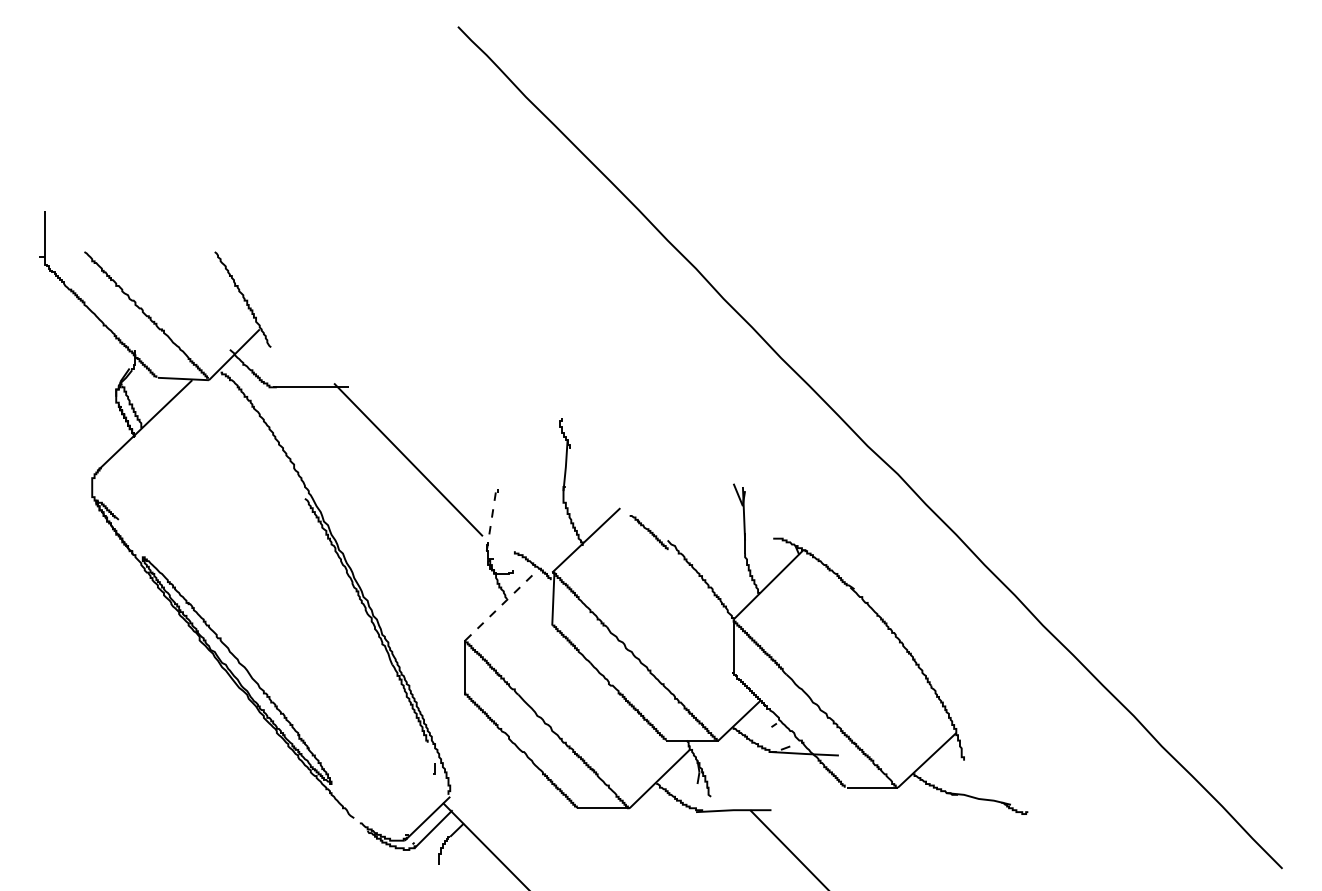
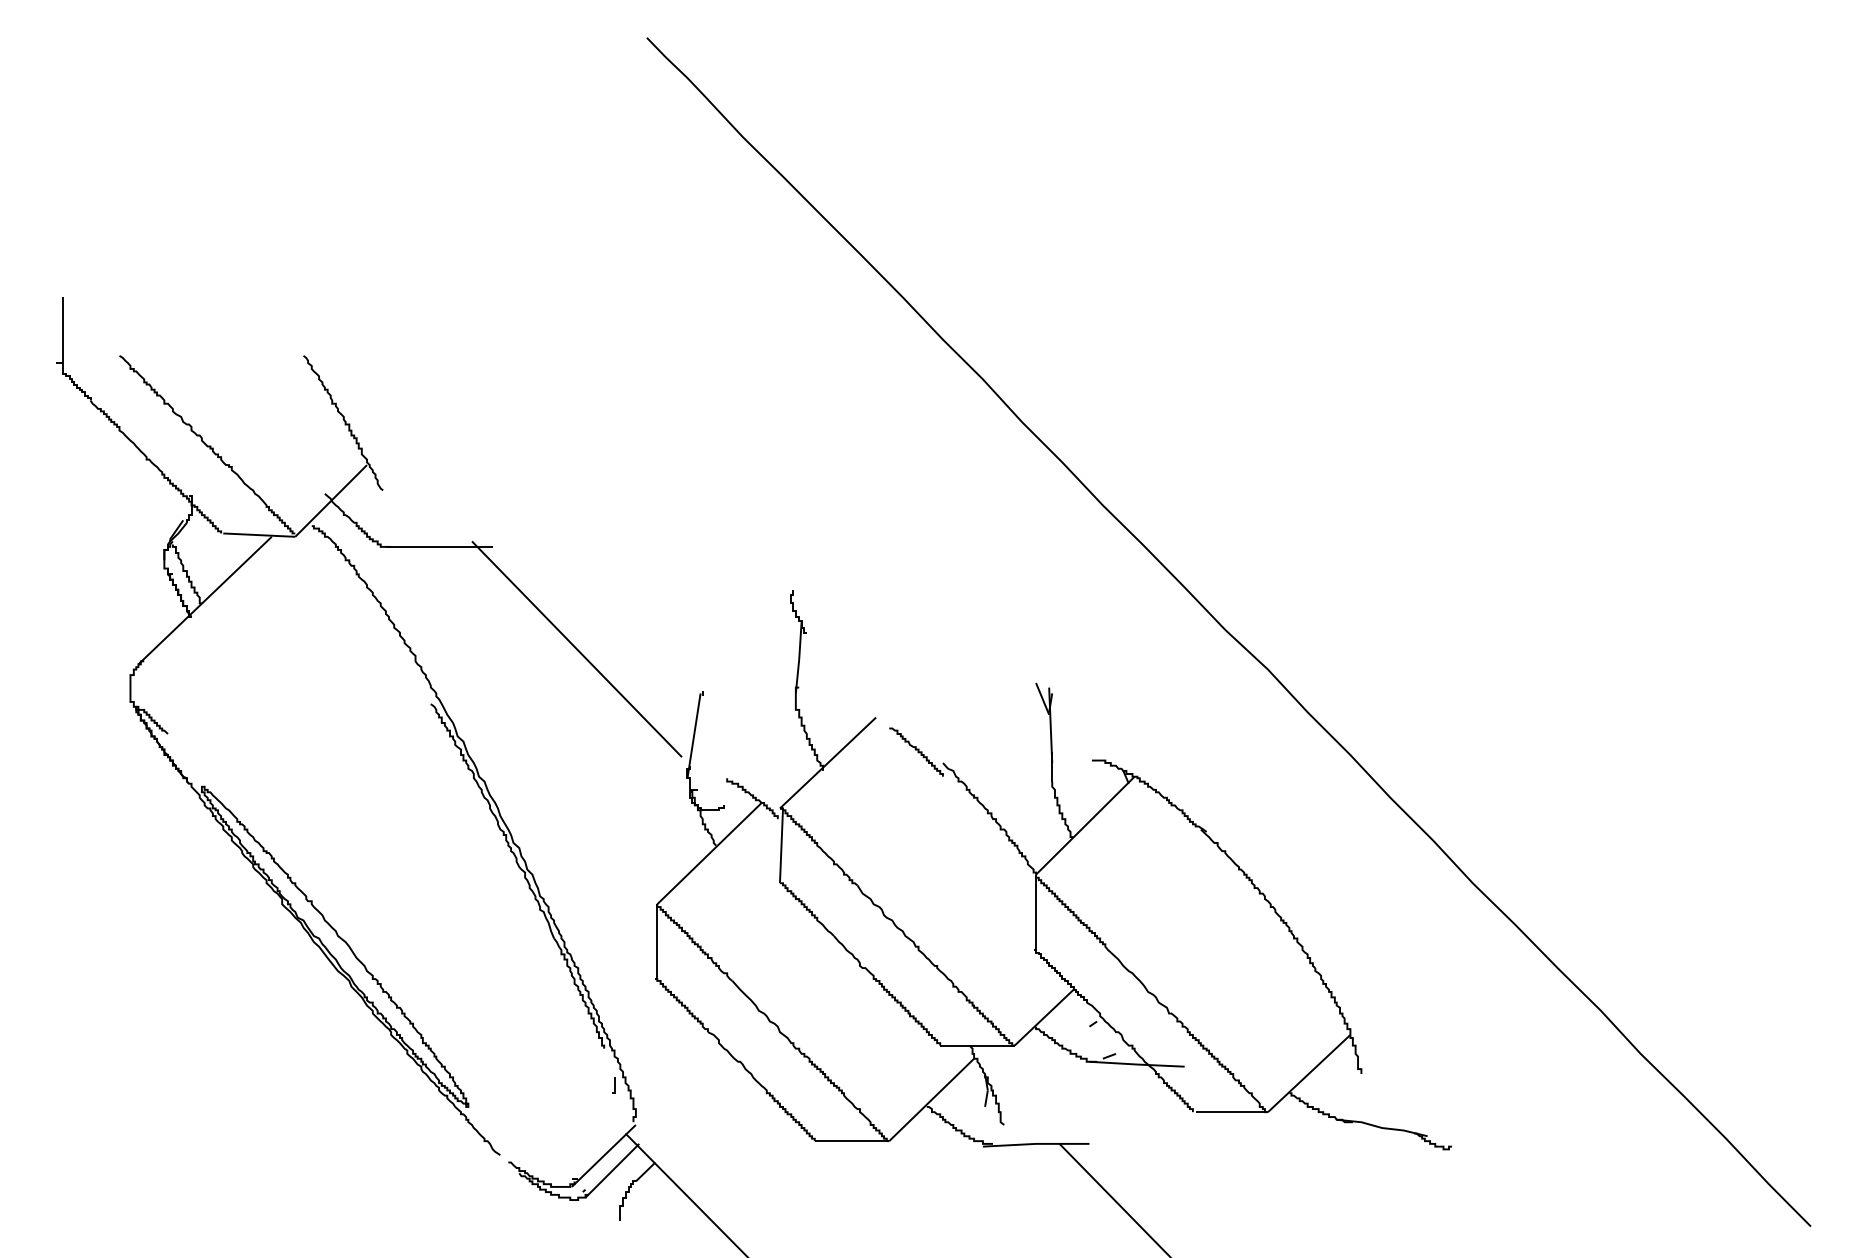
line: (491, 520) -> (694, 735), dashed -> solid
line: (502, 604) -> (709, 853), dashed -> solid

